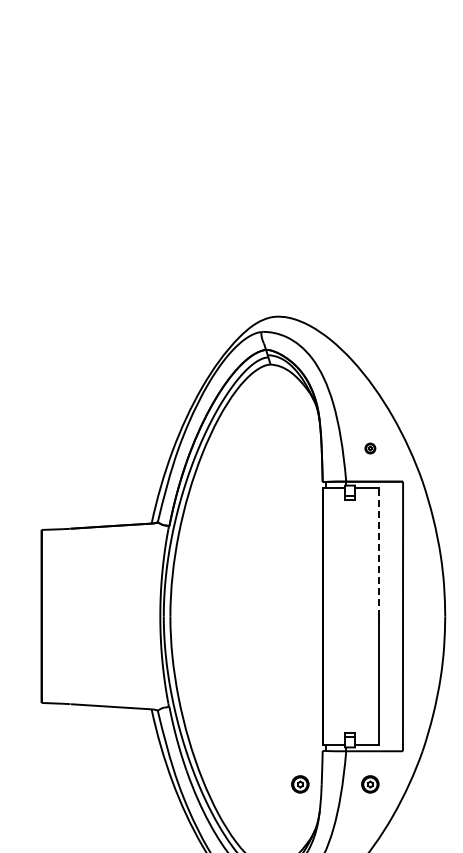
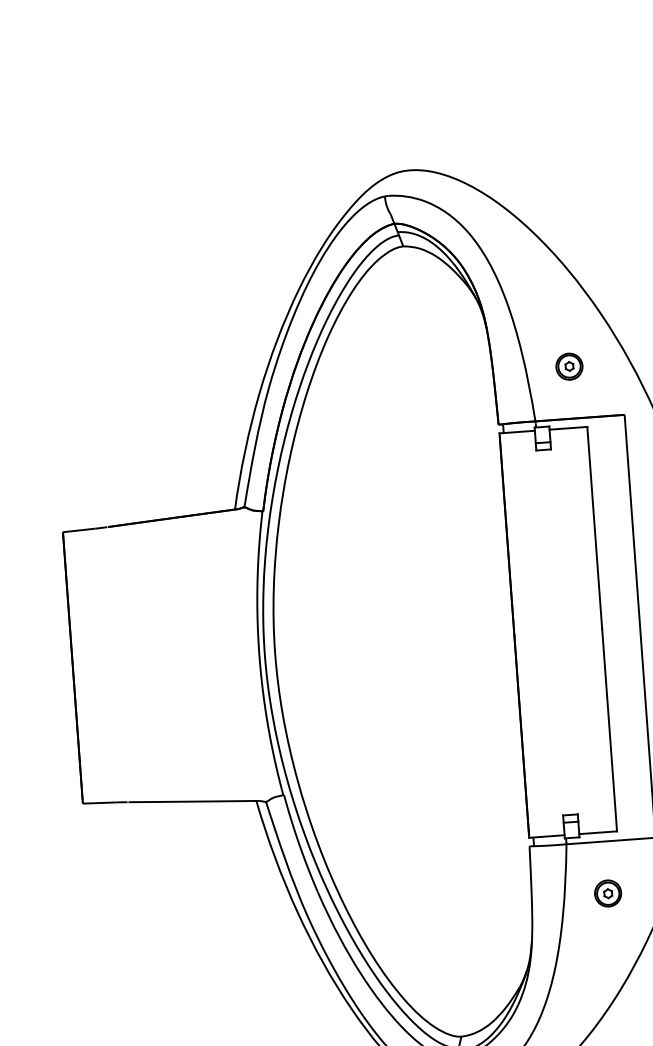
part: (370, 448) -> (569, 366), size x1.67
line: (378, 551) -> (594, 527), dashed -> solid
part: (300, 784) -> (498, 901), removed

